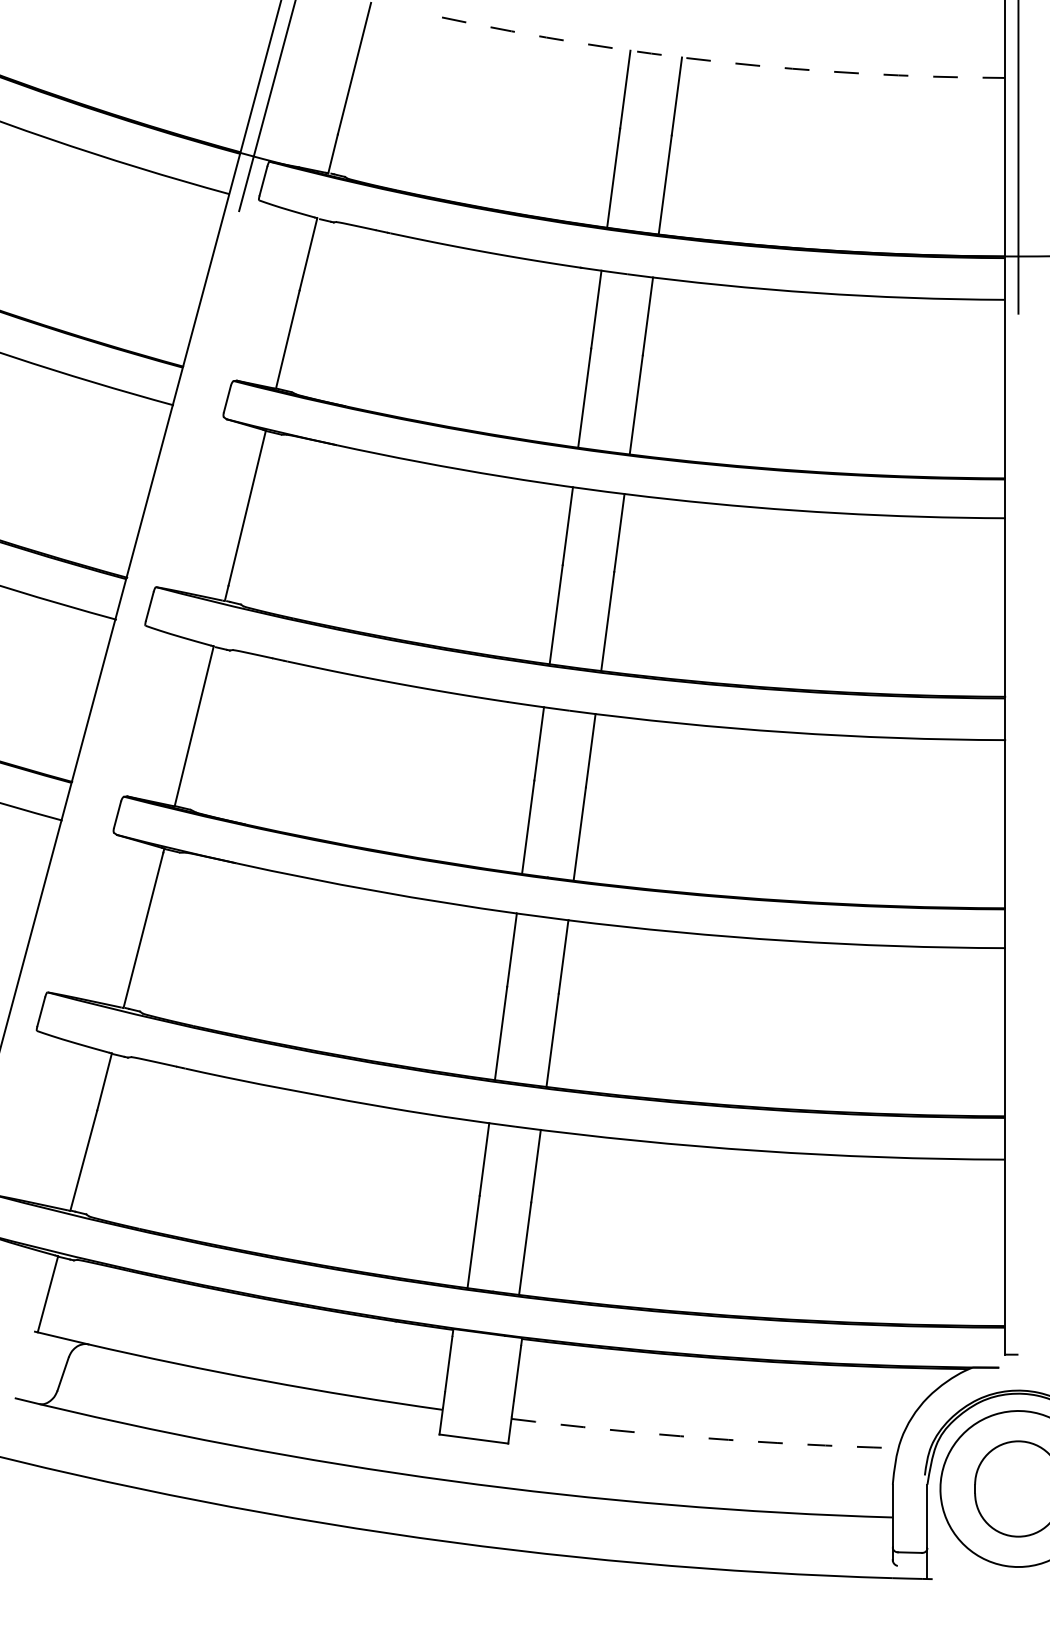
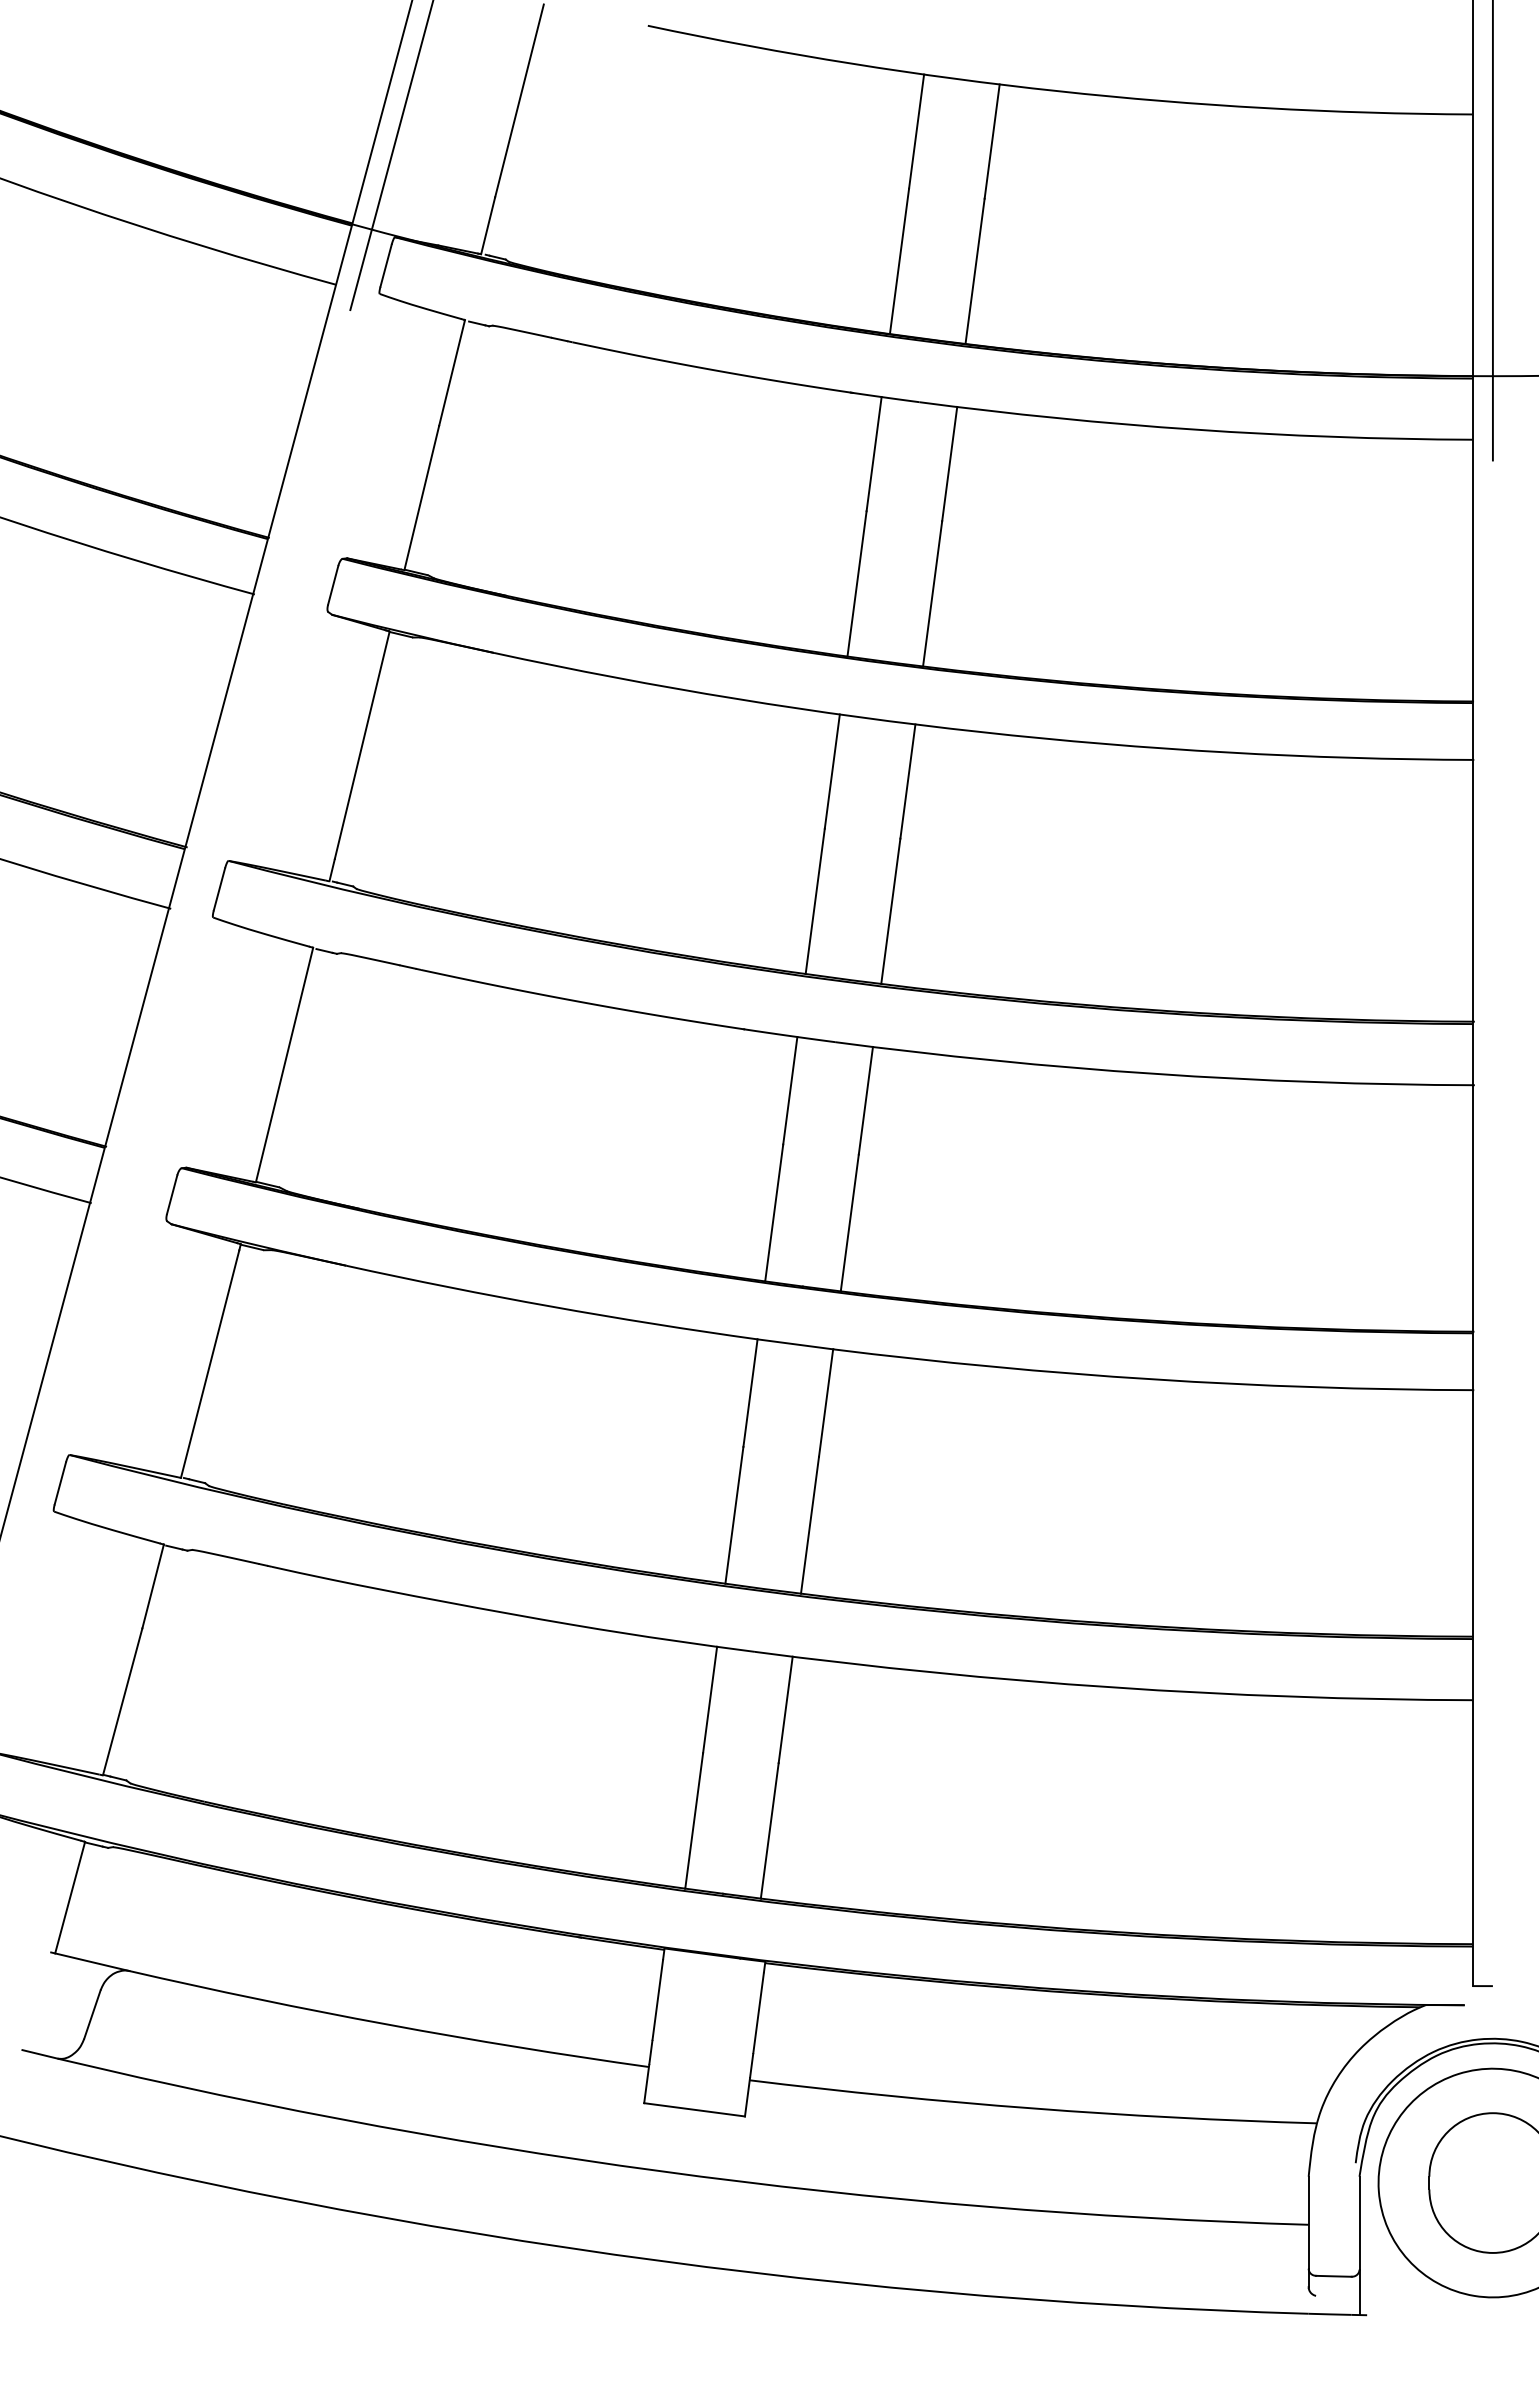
arc: (721, 62) -> (1057, 91), dashed -> solid
arc: (704, 1438) -> (1032, 2109), dashed -> solid

